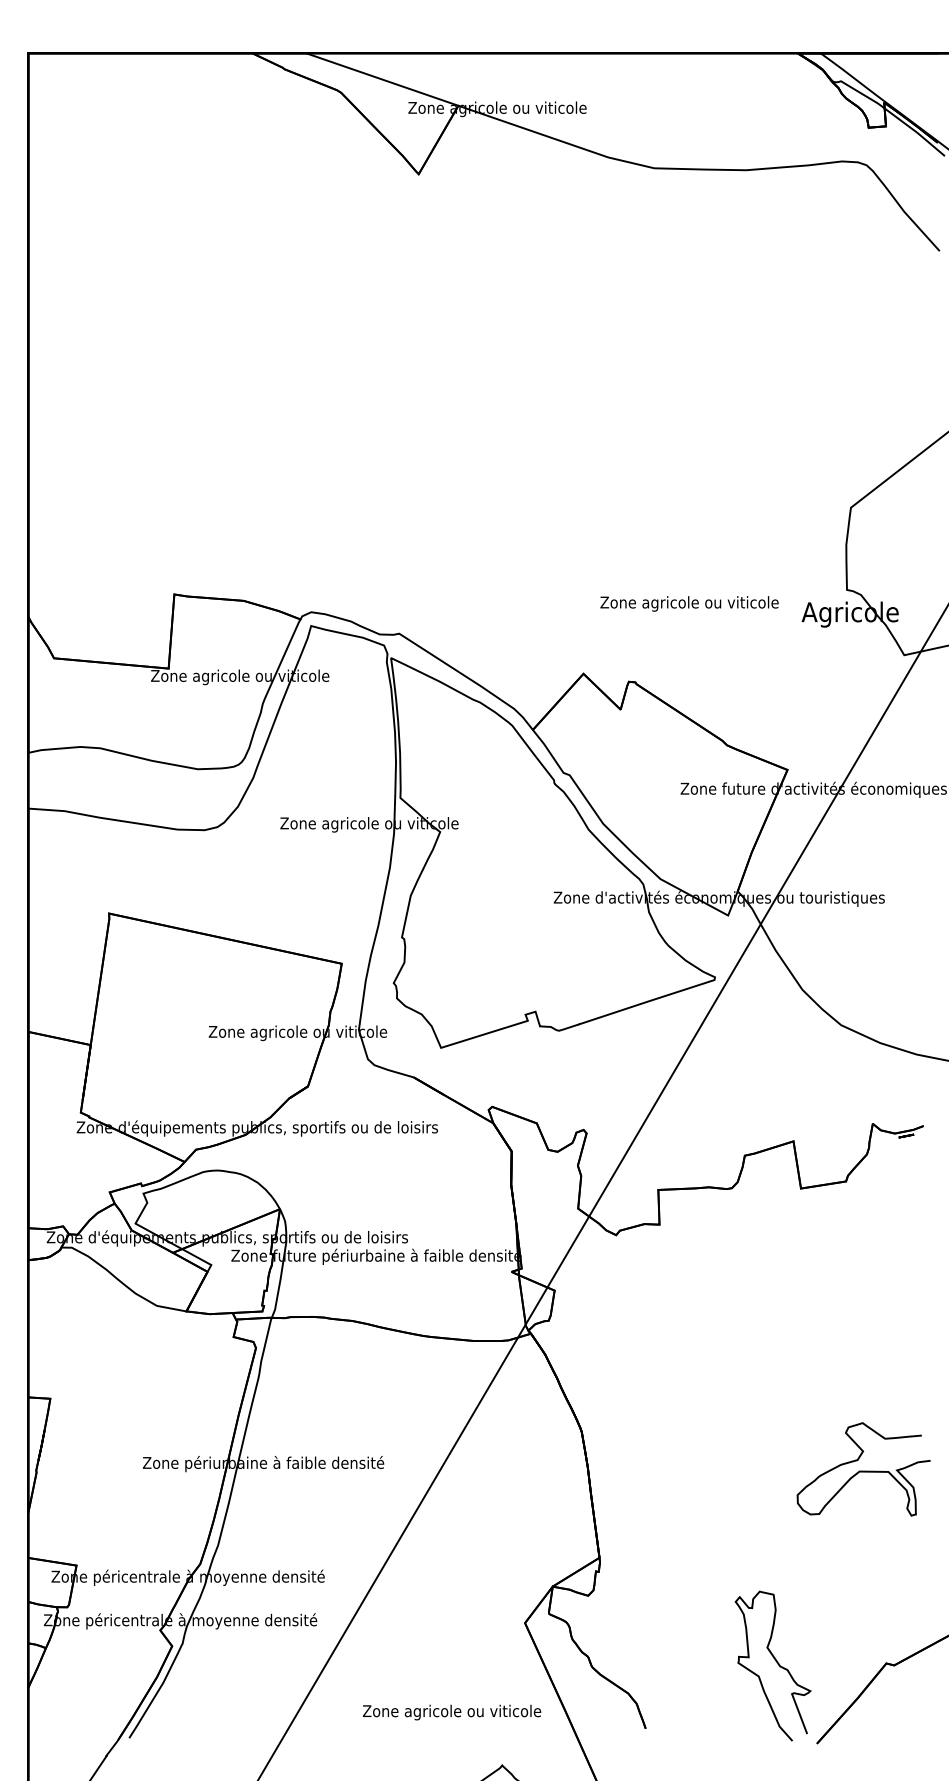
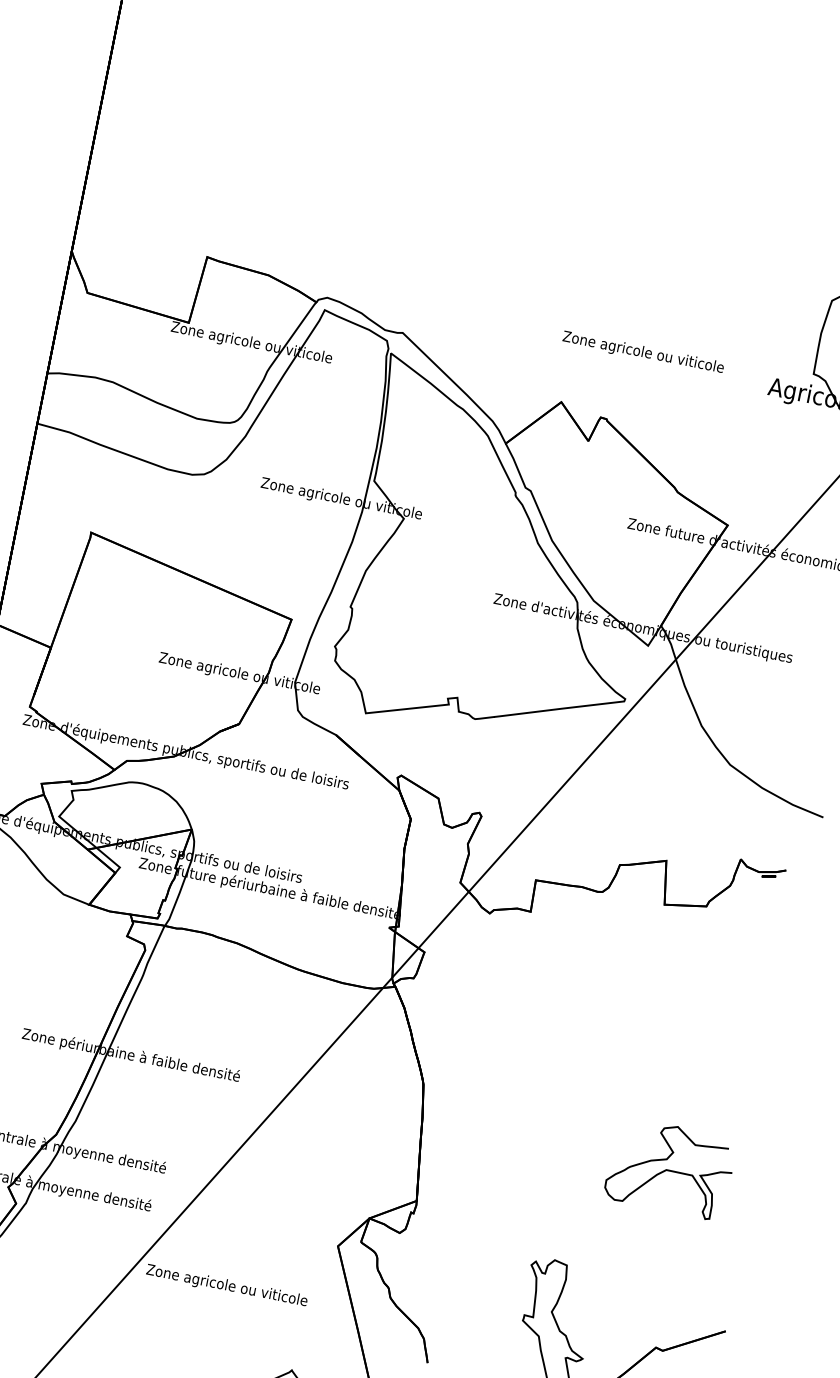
text: (689, 603) -> (643, 352), moved
text: (451, 1712) -> (226, 1286), moved

